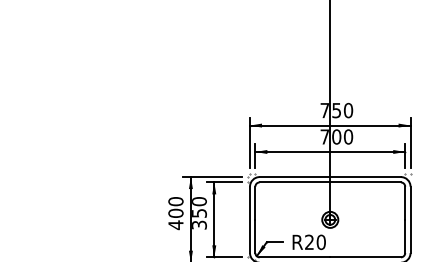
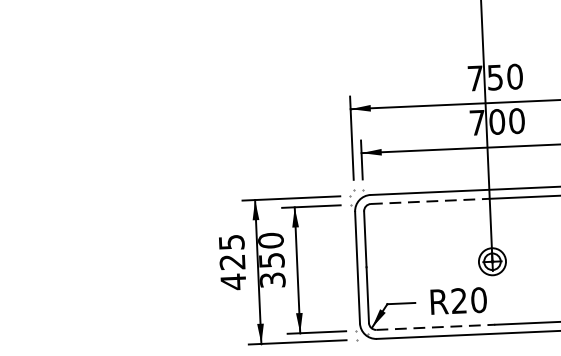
line: (295, 182) -> (431, 201), solid -> dashed
text: (175, 207) -> (231, 252), 400 -> 425
line: (295, 257) -> (436, 327), solid -> dashed

